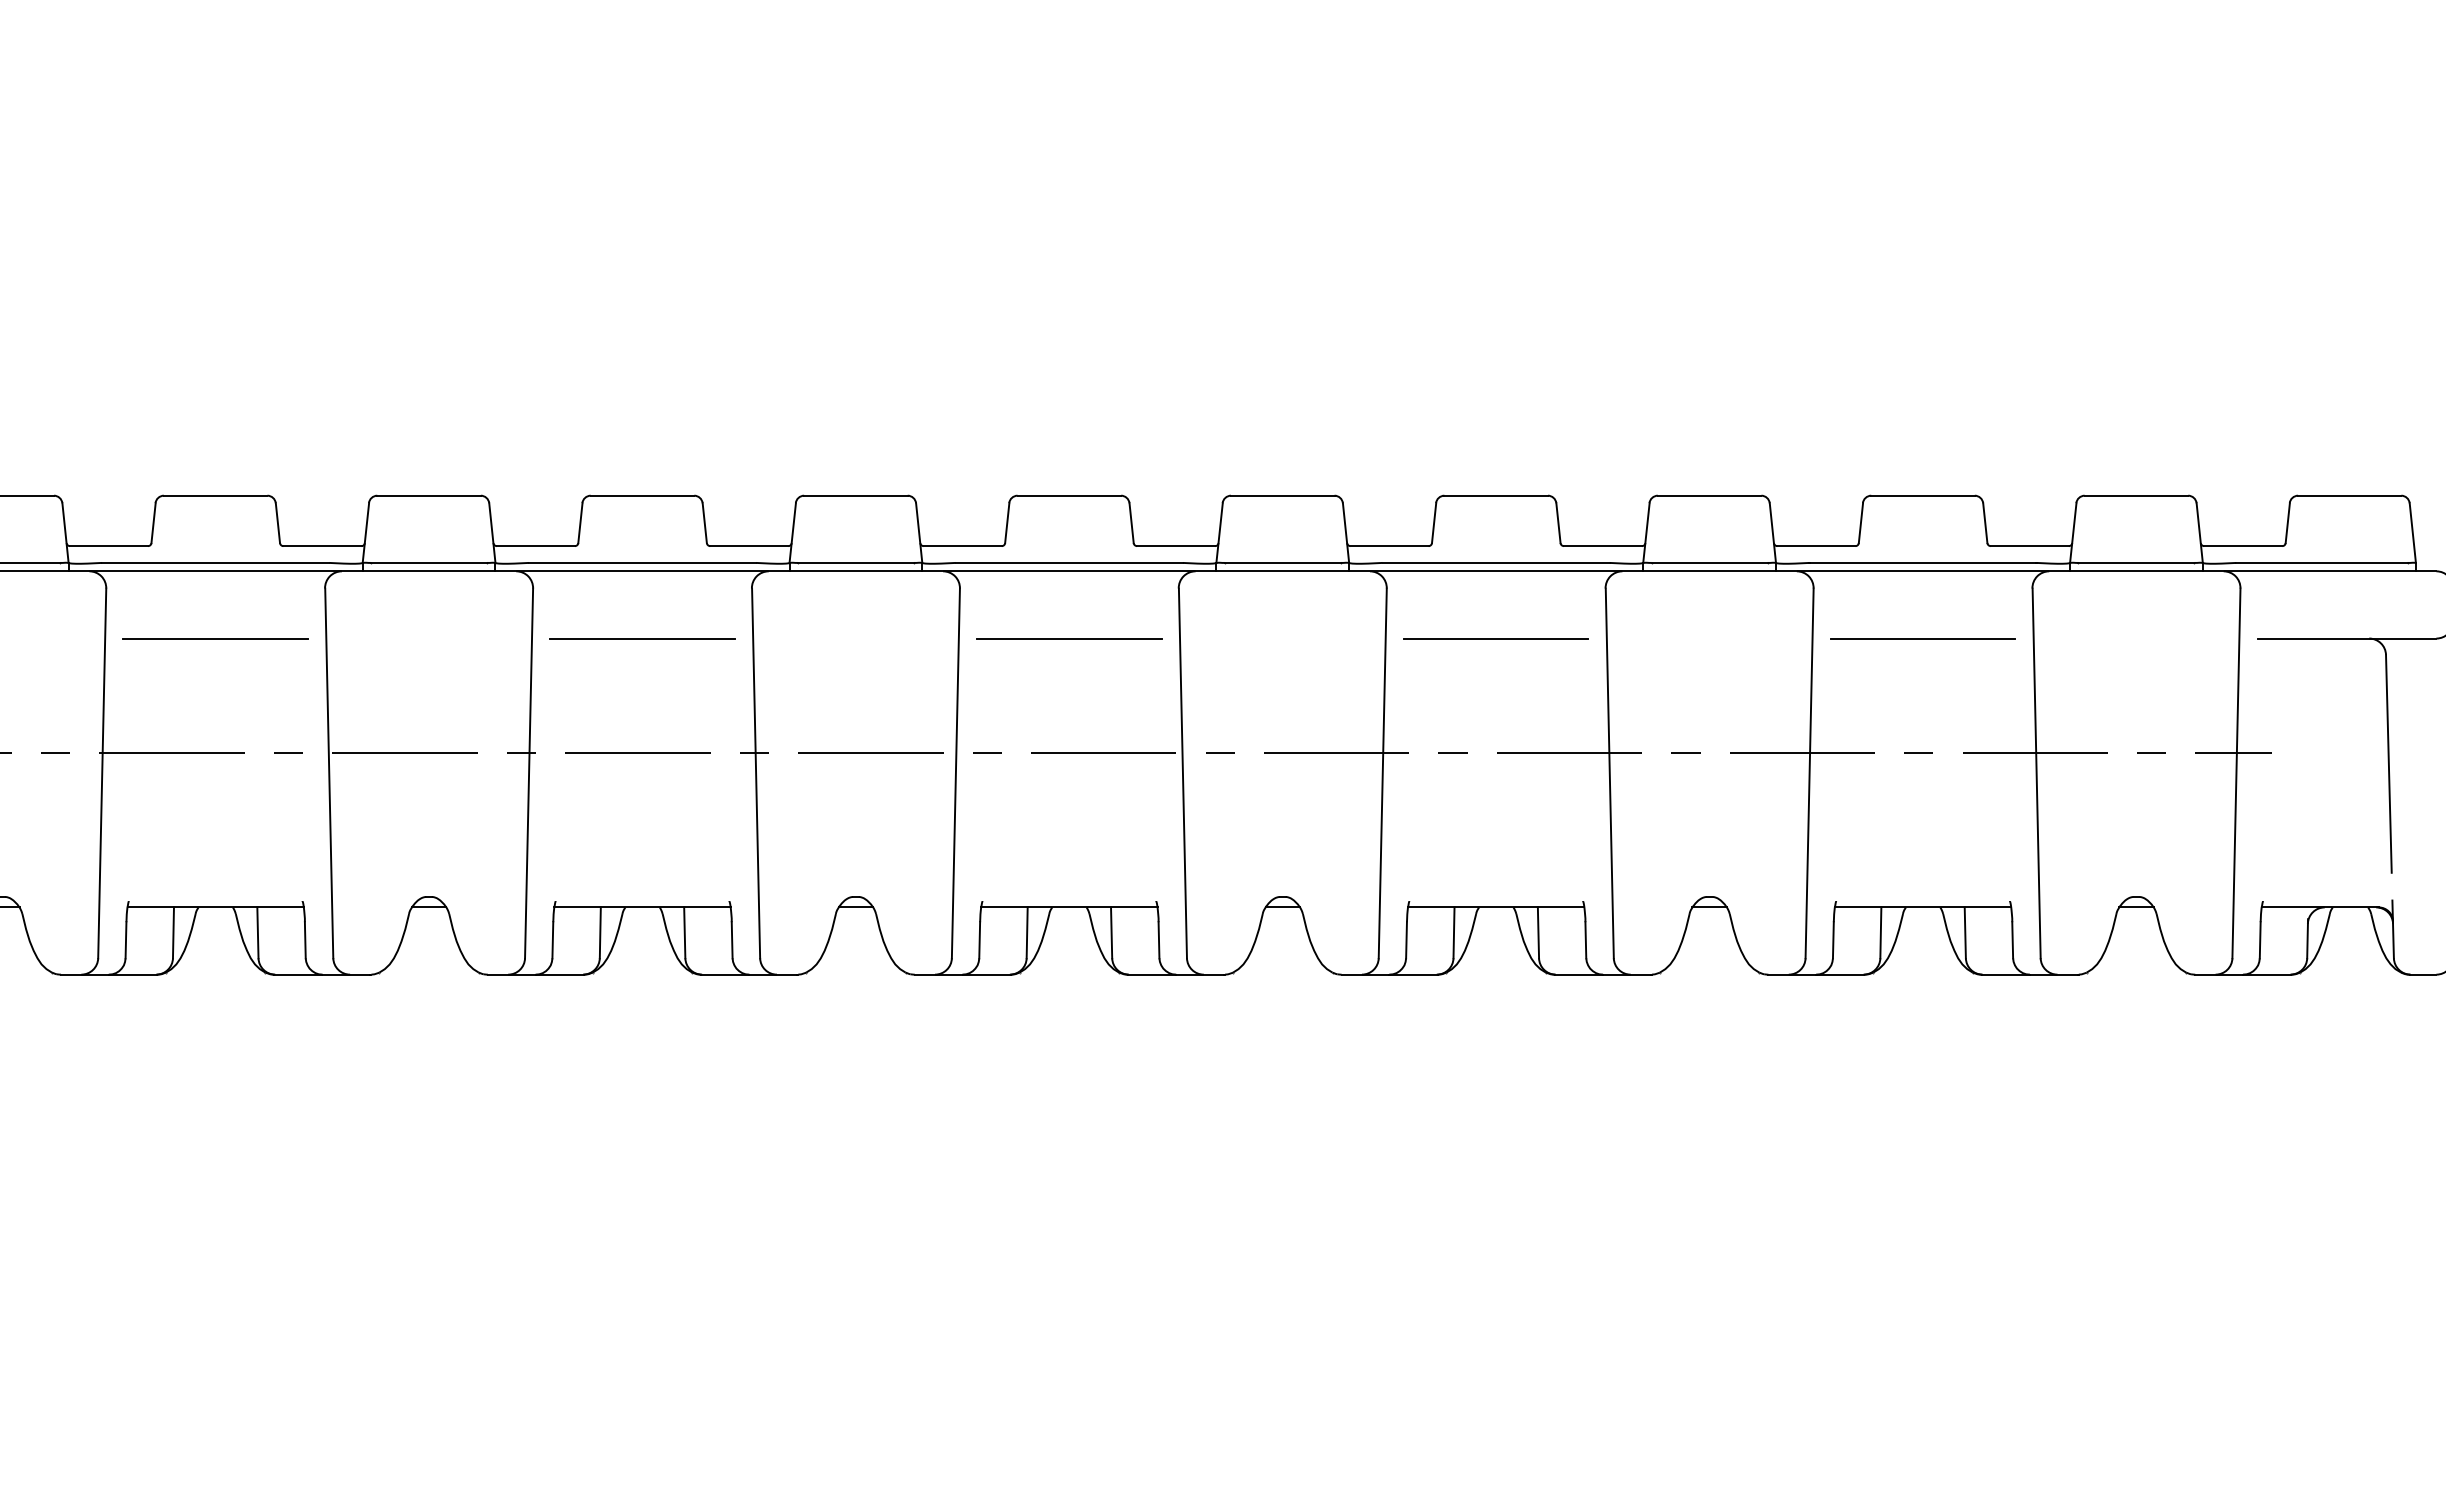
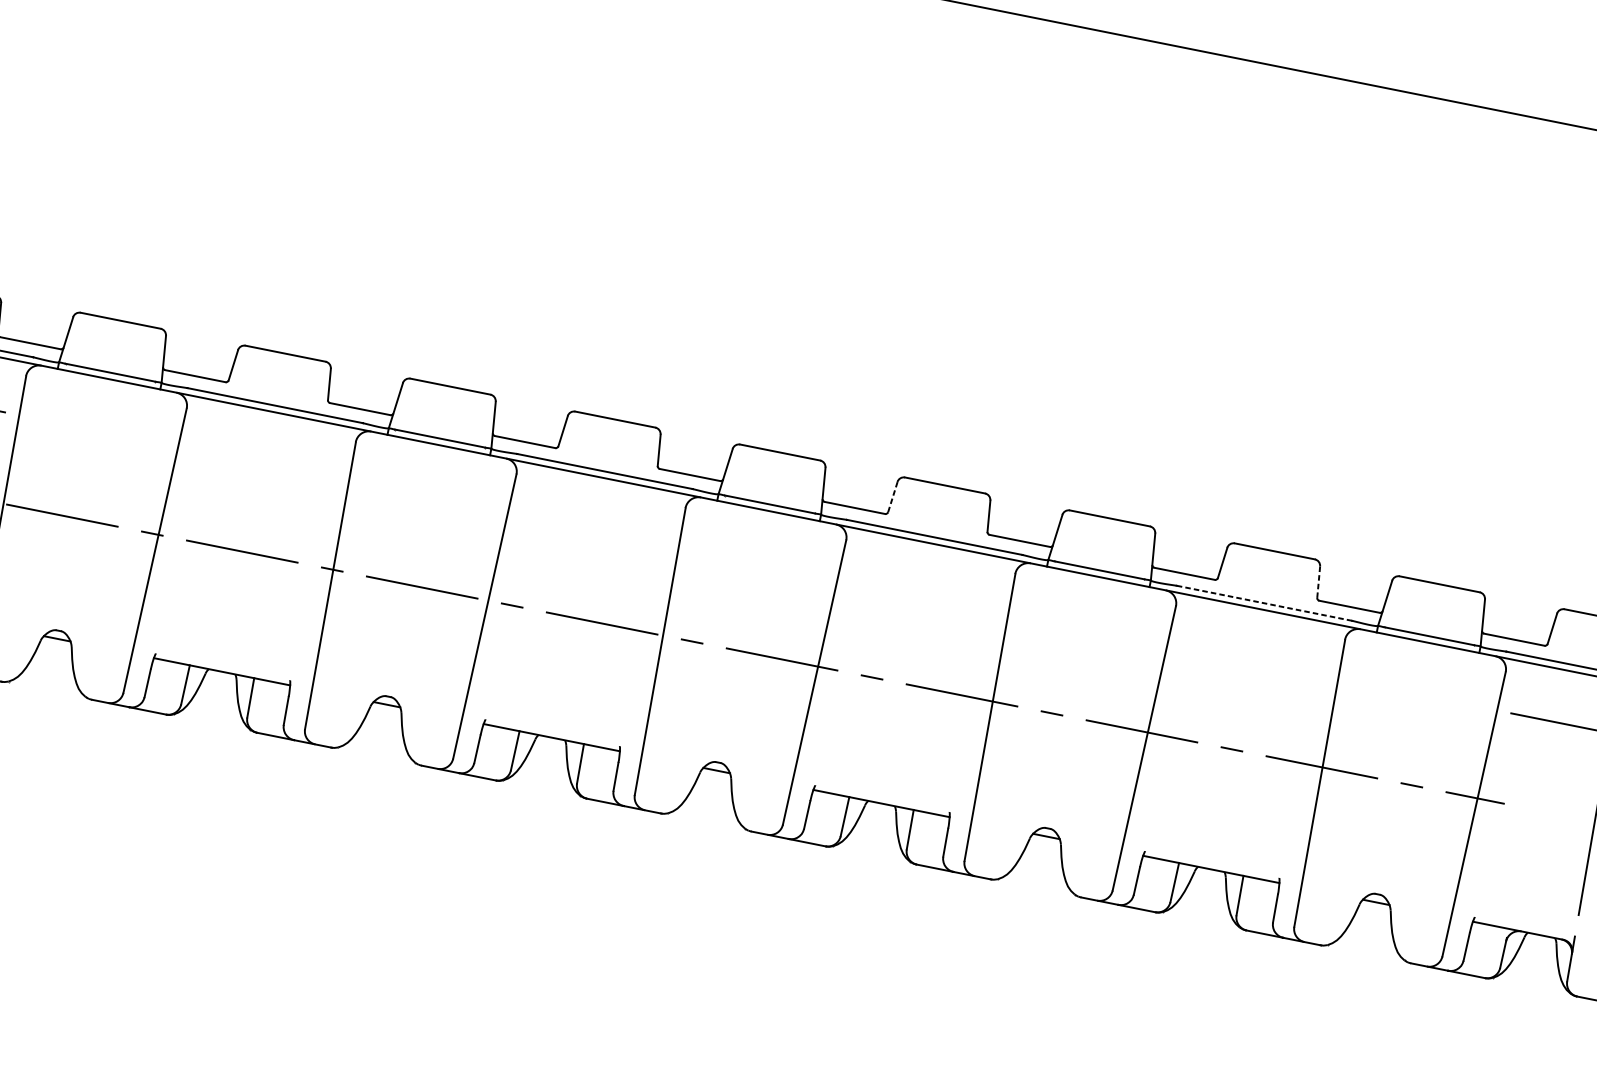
line: (1434, 522) -> (893, 496), solid -> dashed
line: (1985, 522) -> (1318, 581), solid -> dashed
line: (1923, 562) -> (1264, 603), solid -> dashed
line: (642, 638) -> (263, 464), removed
line: (1069, 638) -> (593, 529), removed
line: (1495, 638) -> (922, 595), removed
line: (1922, 638) -> (1252, 661), removed

